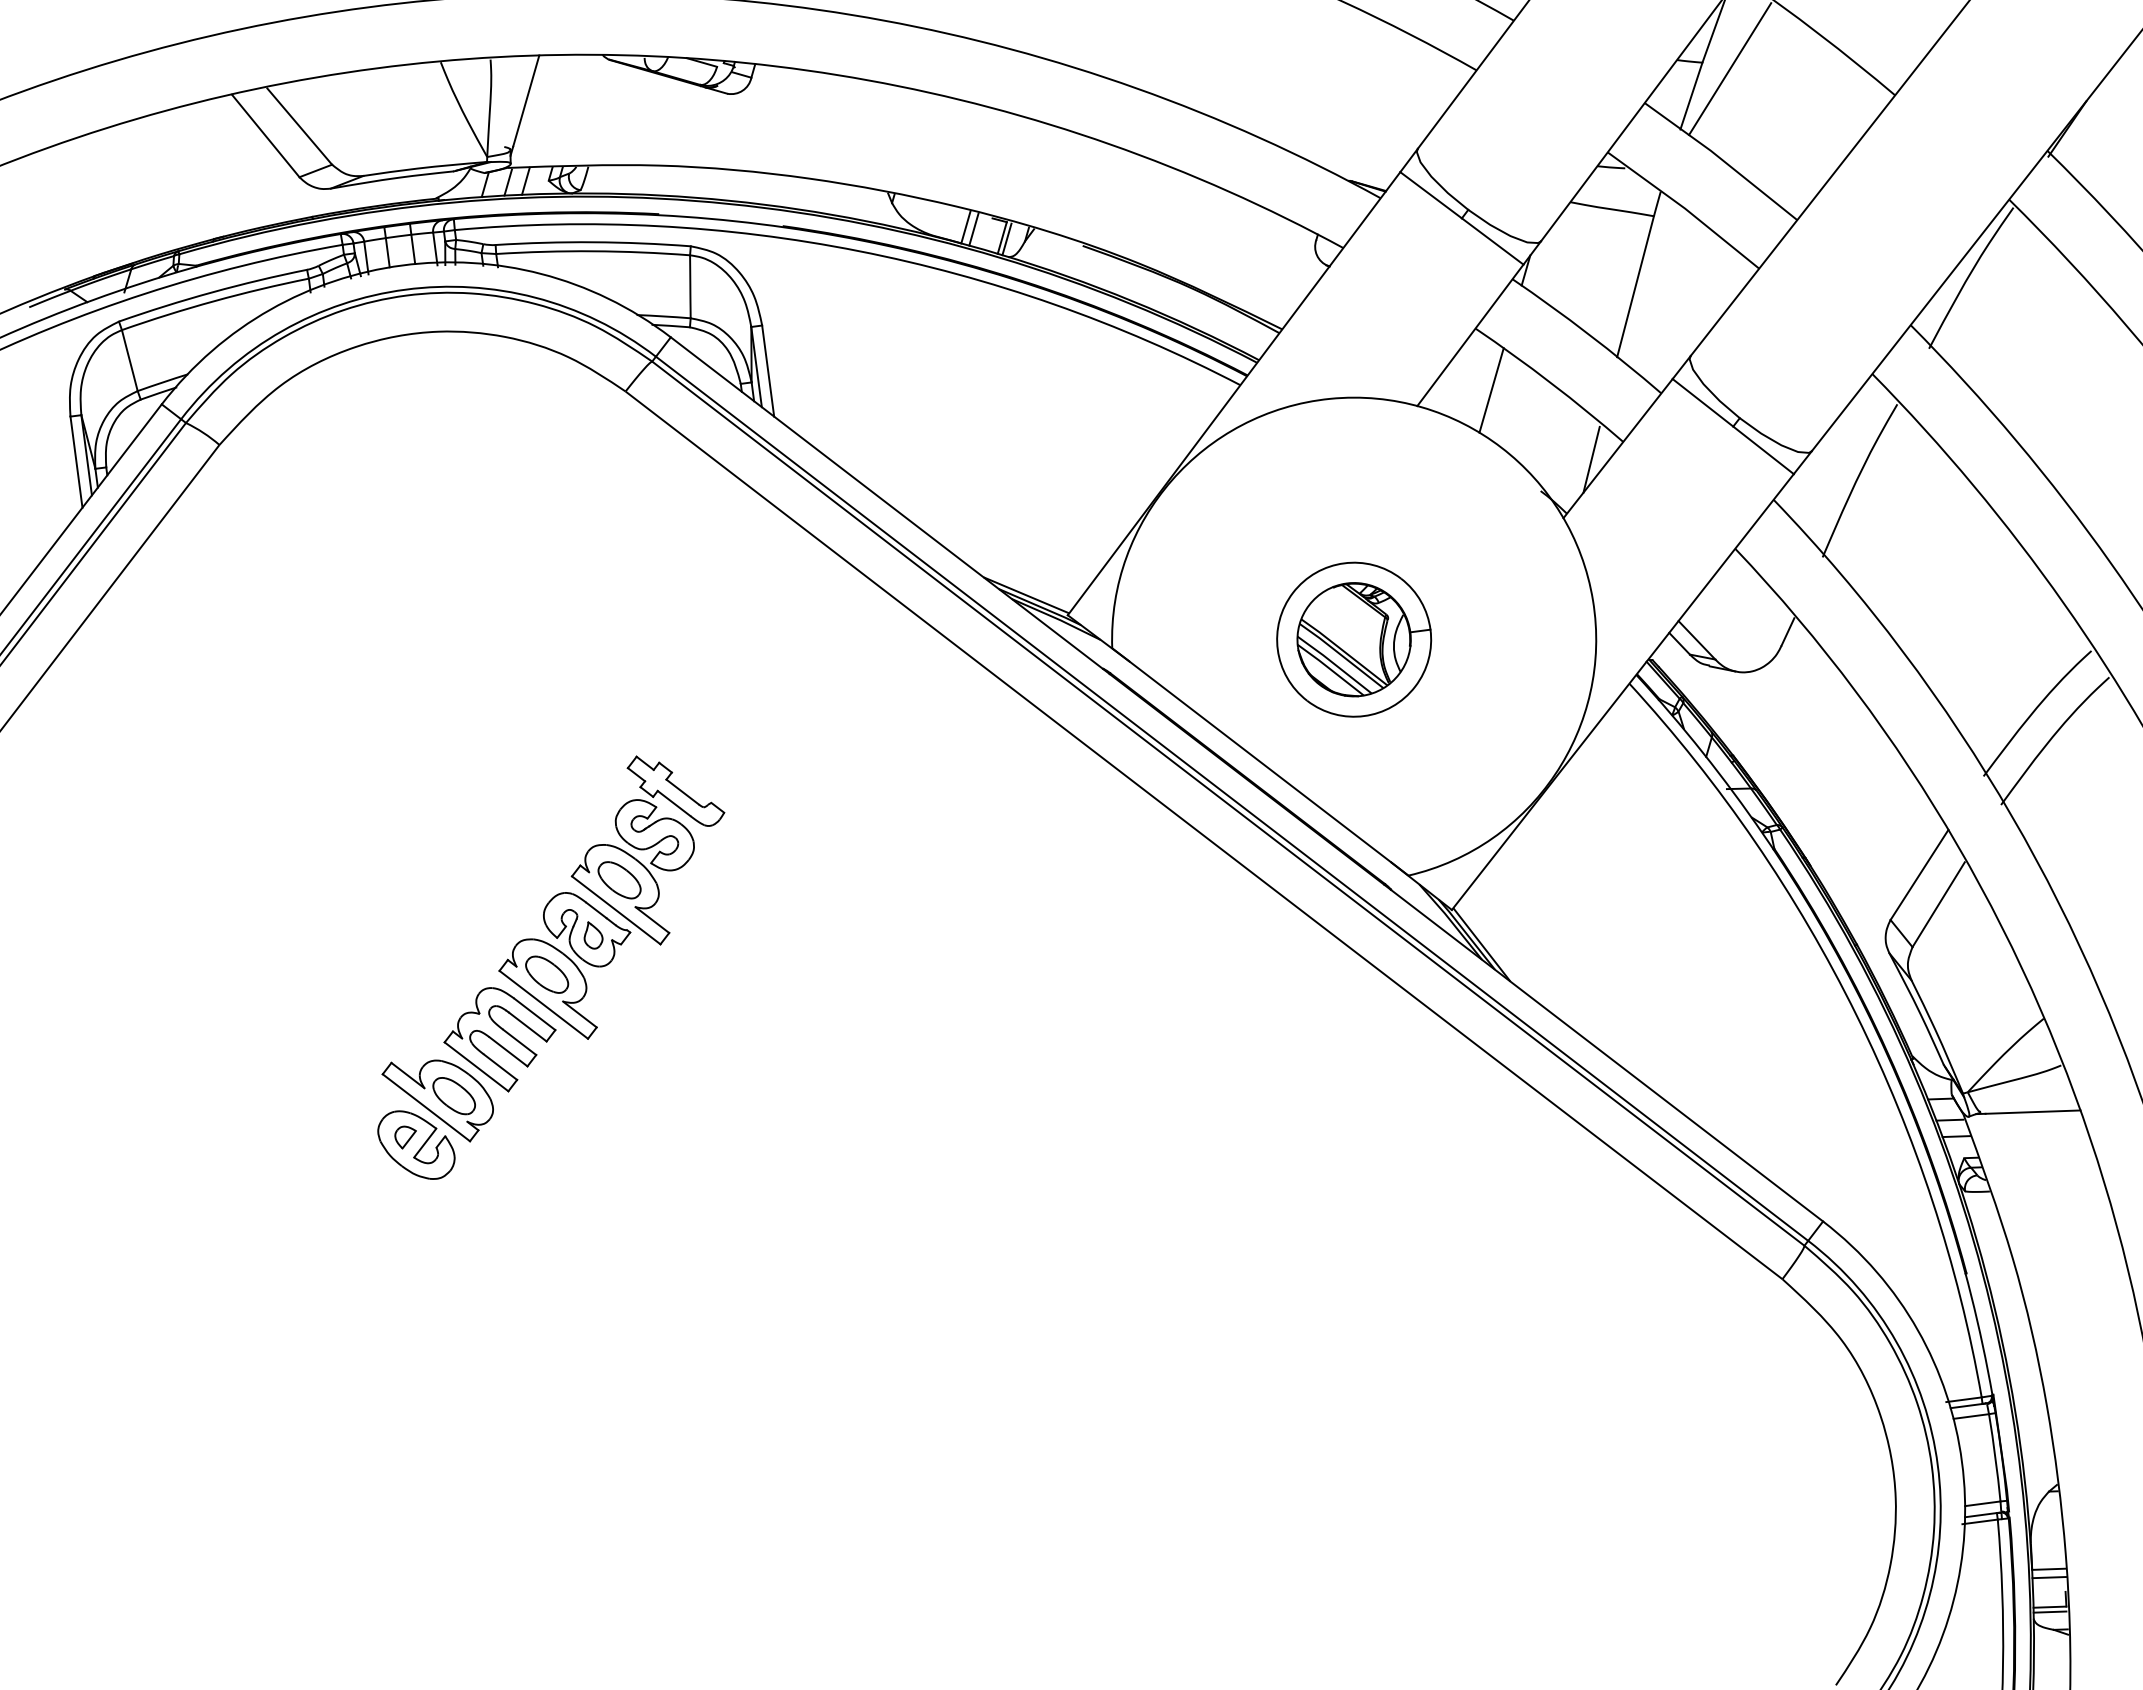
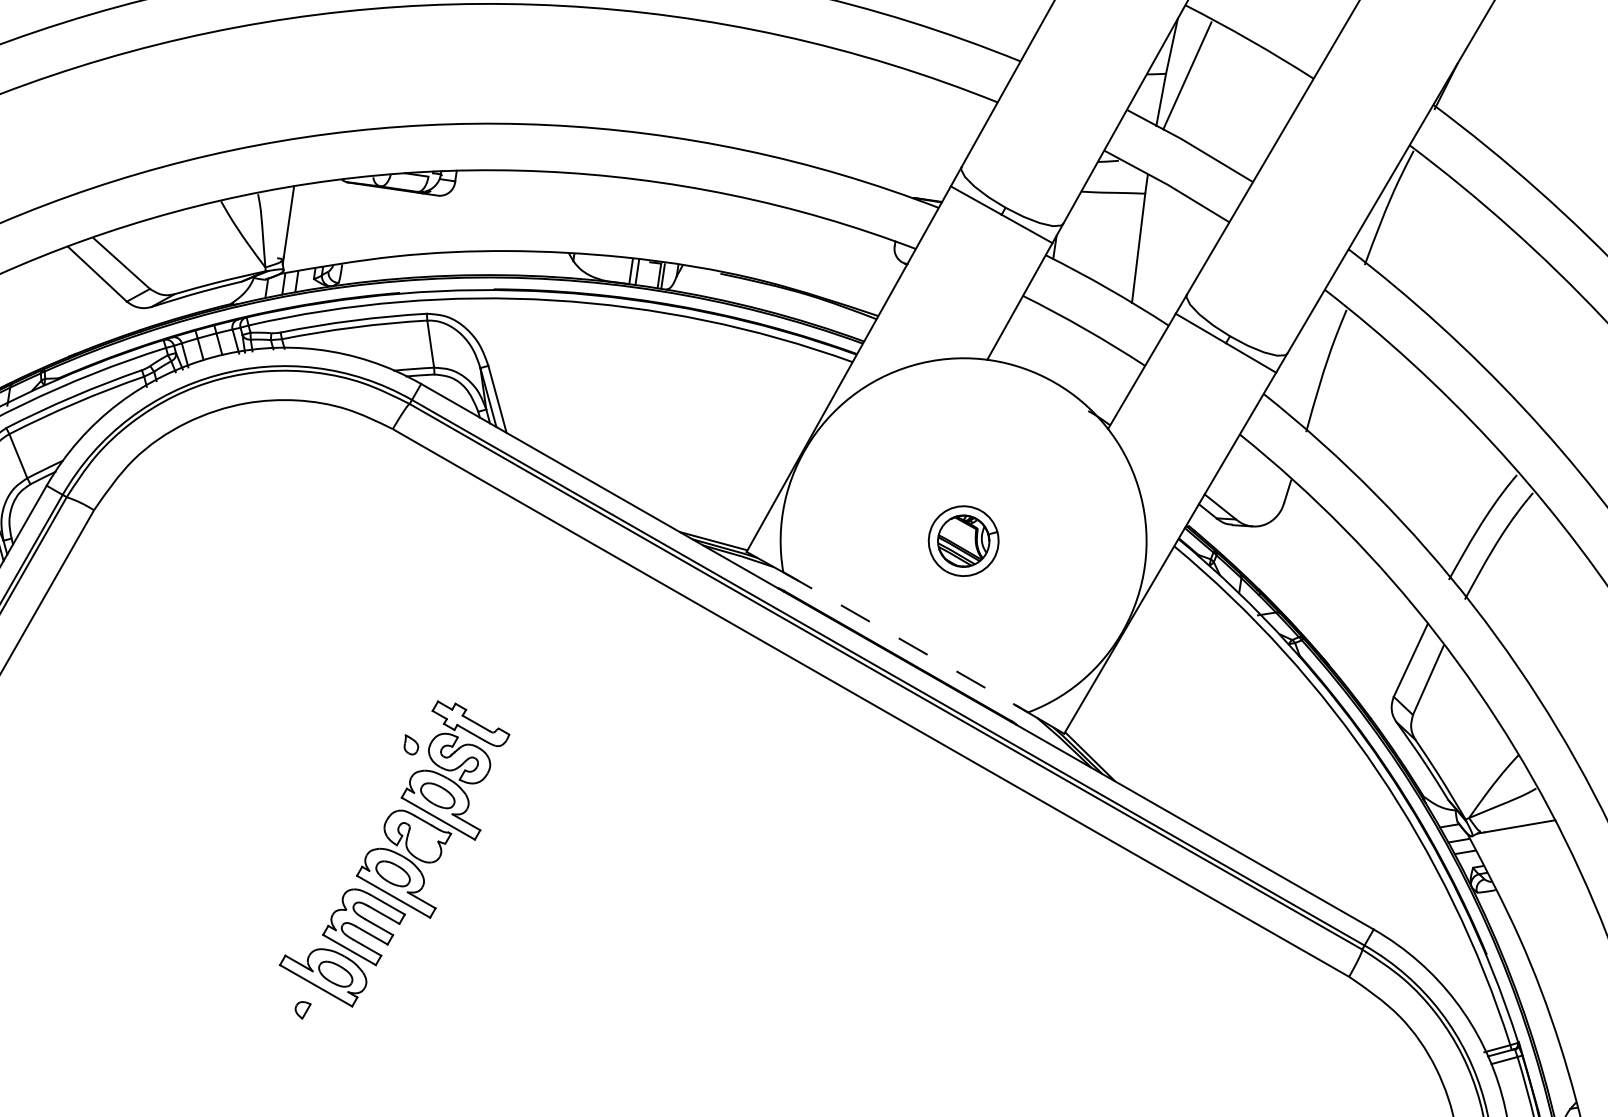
line: (1491, 390) -> (1041, 340), removed
line: (1591, 459) -> (1123, 382), removed
part: (1354, 639) -> (963, 541), size x0.6
line: (1260, 761) -> (905, 641), solid -> dashed
part: (593, 935) -> (410, 744), moved
part: (416, 1144) -> (312, 1014), removed

